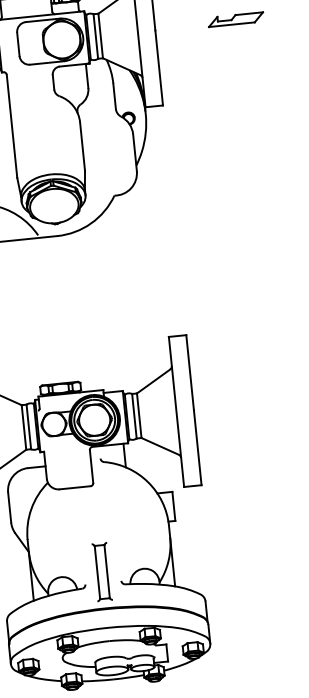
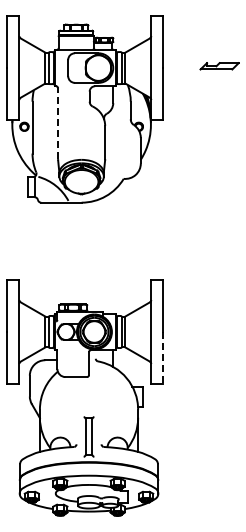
line: (12, 125) -> (58, 123), solid -> dashed
line: (197, 448) -> (163, 358), solid -> dashed

